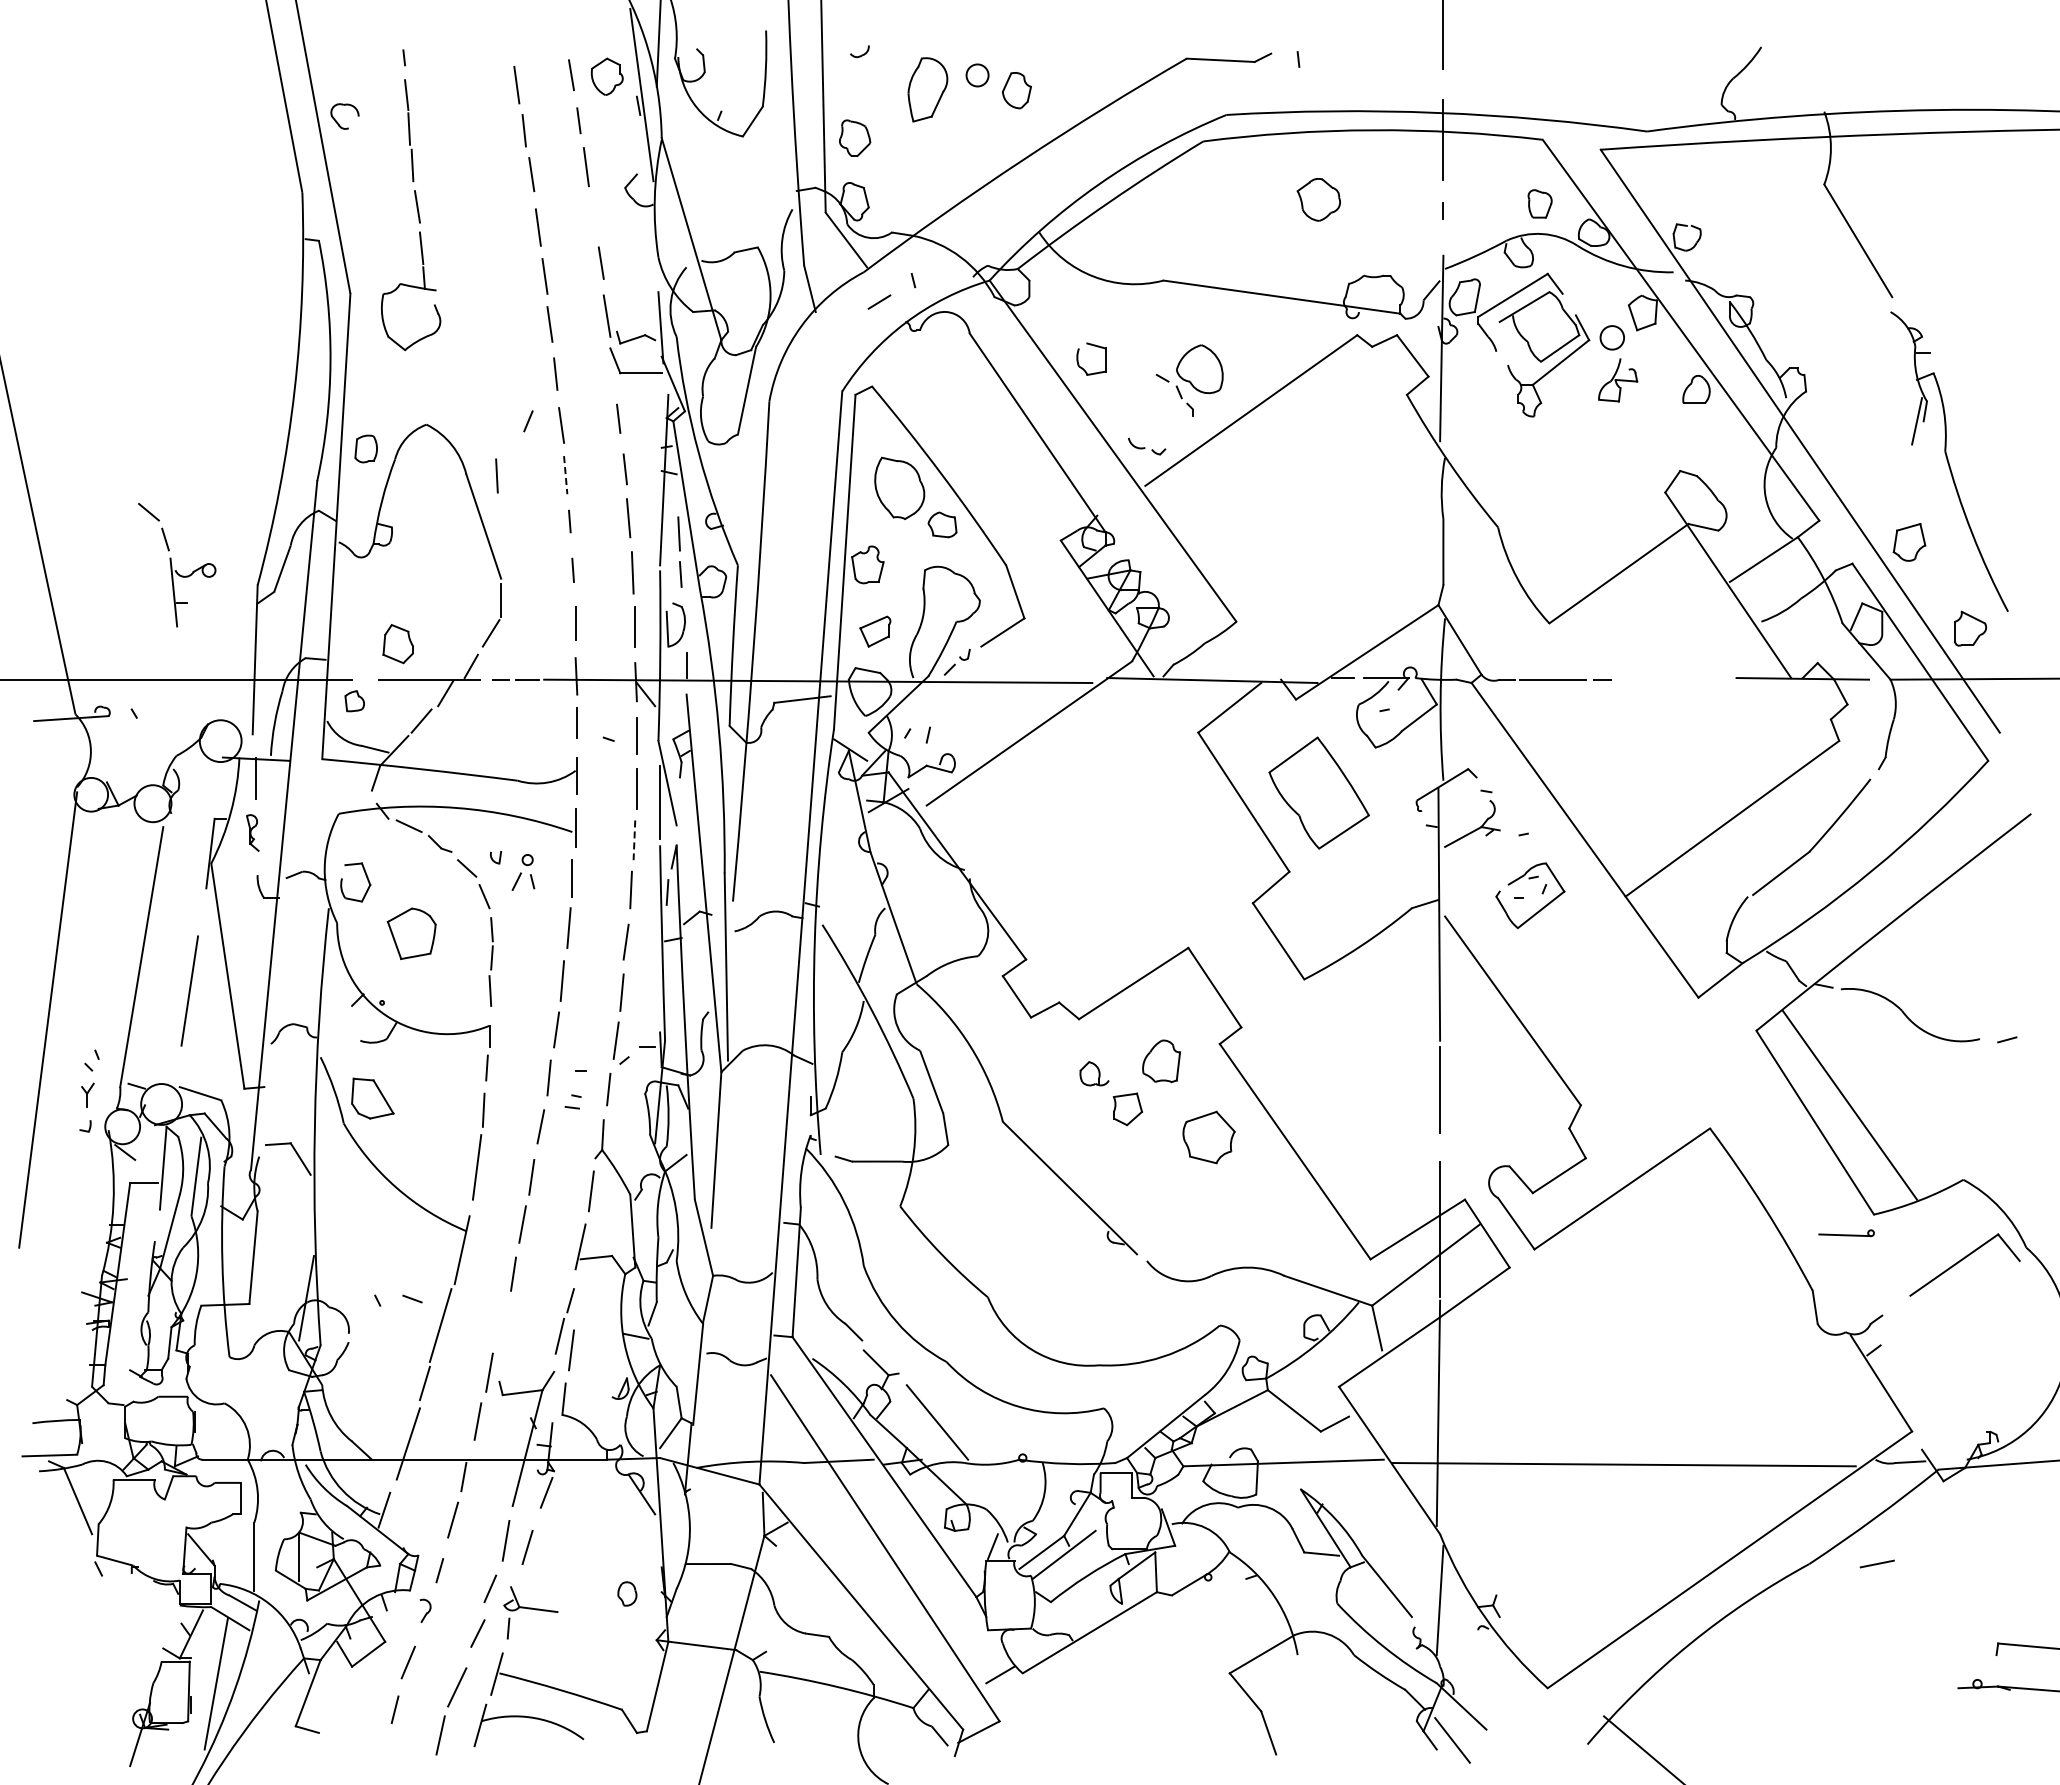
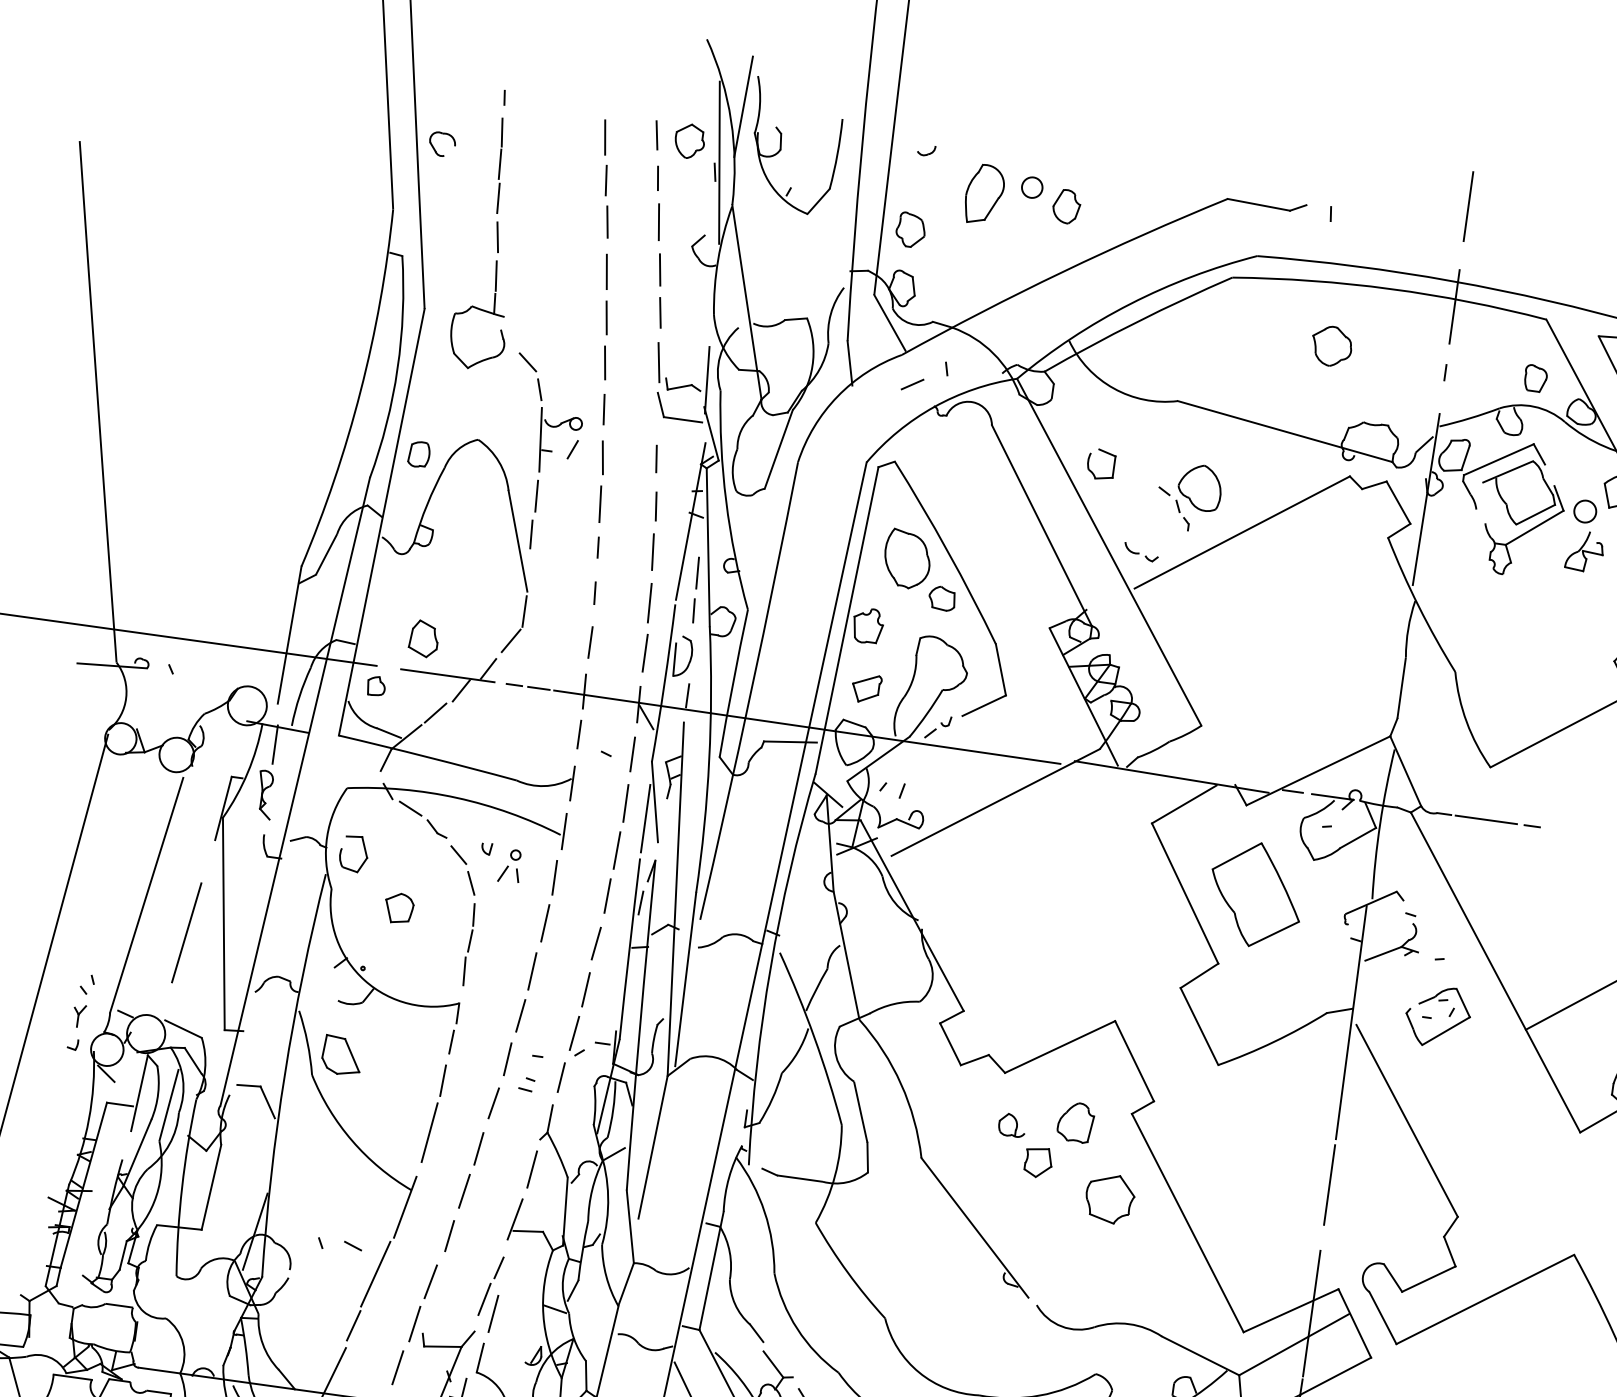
line: (594, 217) -> (659, 269), added
line: (565, 475) -> (600, 504), dashed -> solid
line: (496, 517) -> (530, 534), added
part: (177, 565) -> (547, 415), moved
part: (252, 832) -> (265, 794), size x1.43
line: (634, 840) -> (617, 850), dashed -> solid
part: (411, 933) -> (399, 908), size x0.62
line: (500, 1325) -> (431, 1281), added

